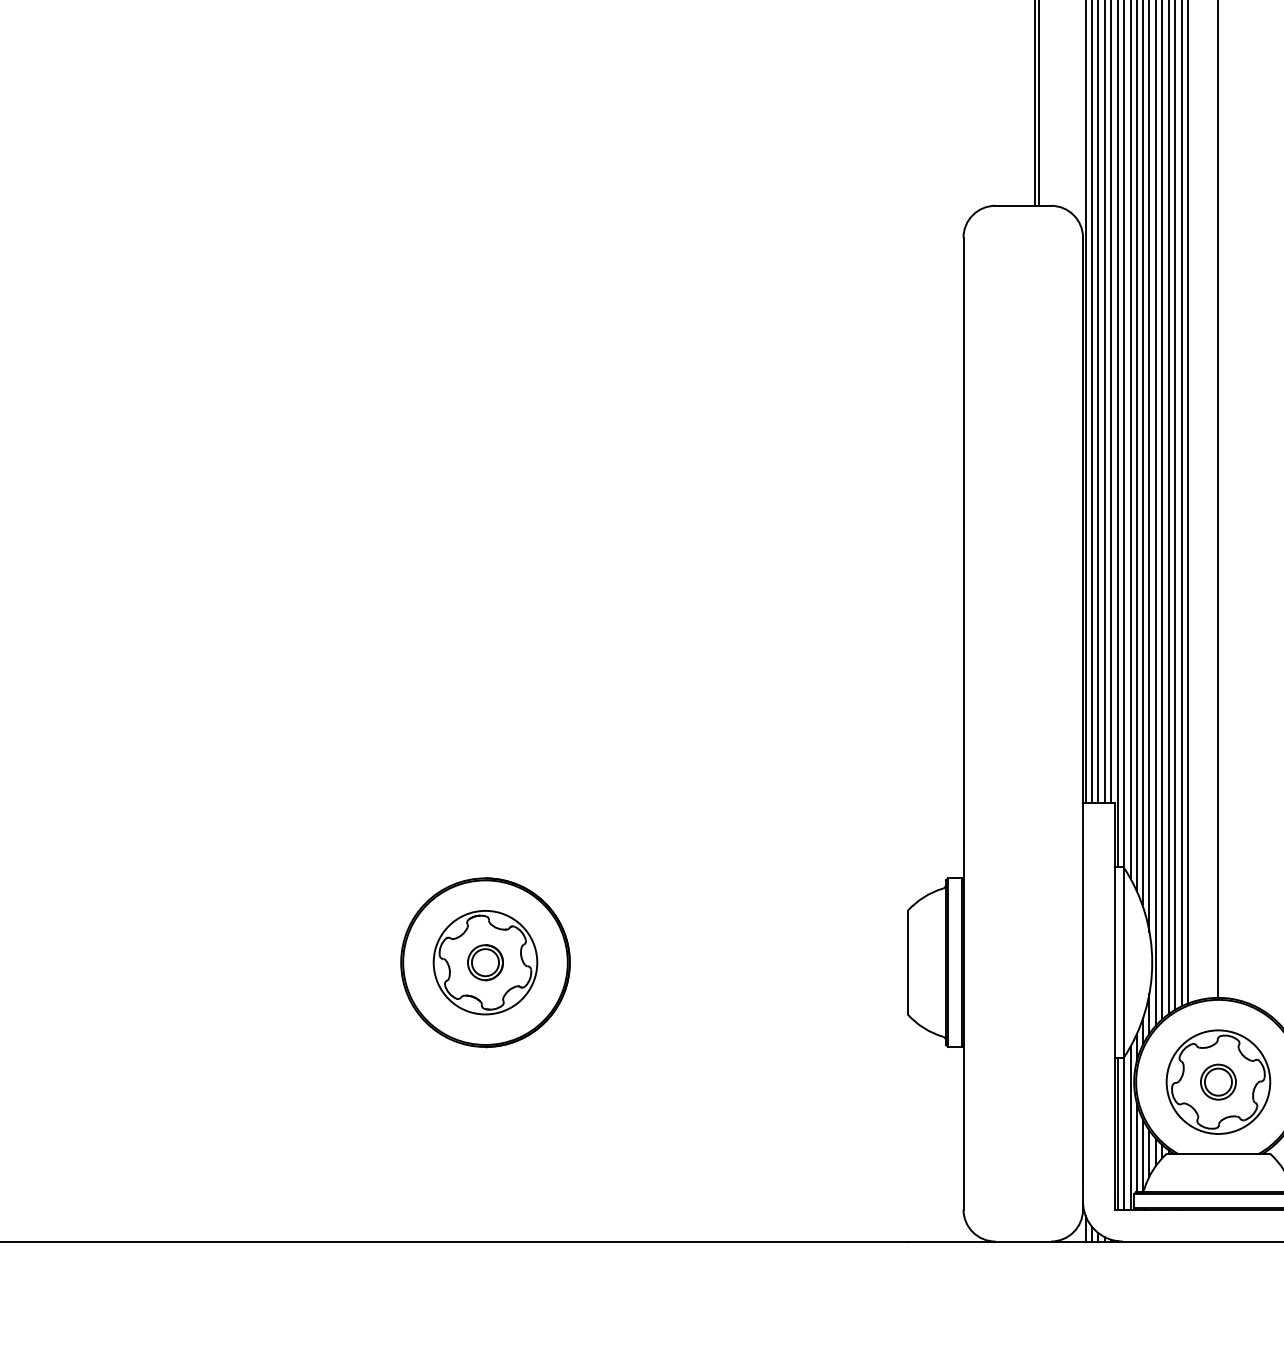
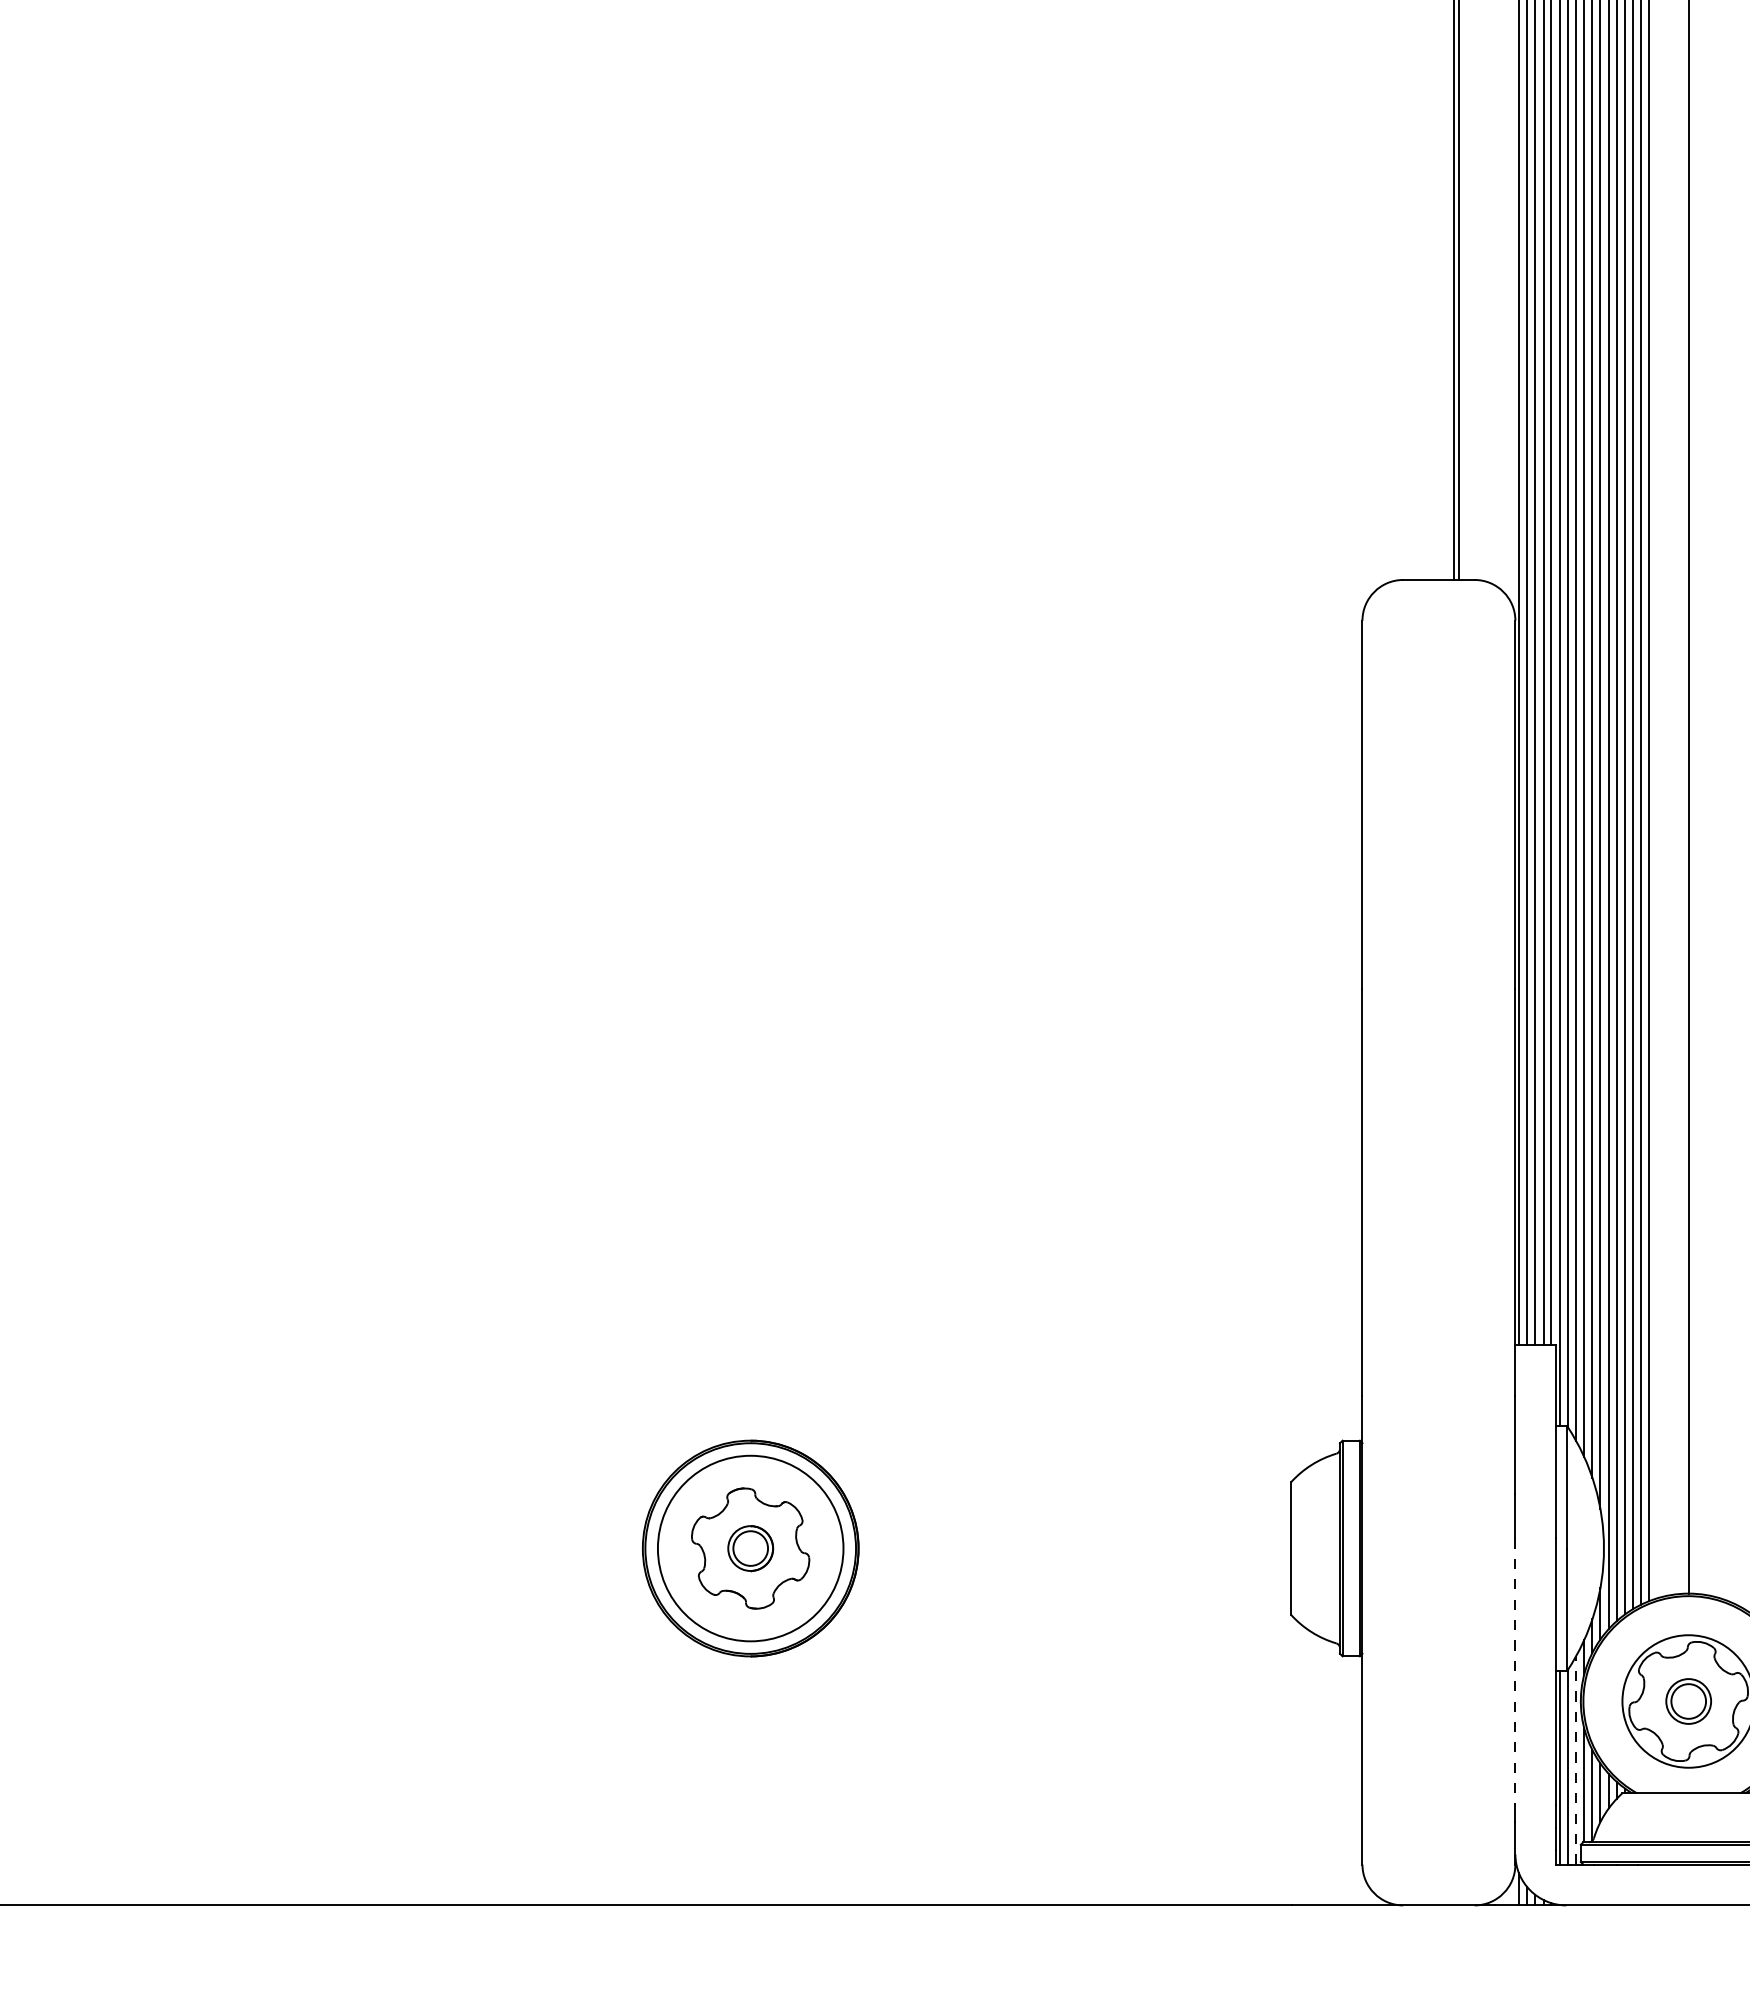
circle: (485, 962) -> (750, 1548), size x1.4
line: (1083, 1059) -> (1515, 1672), solid -> dashed
line: (1130, 1127) -> (1576, 1759), solid -> dashed

